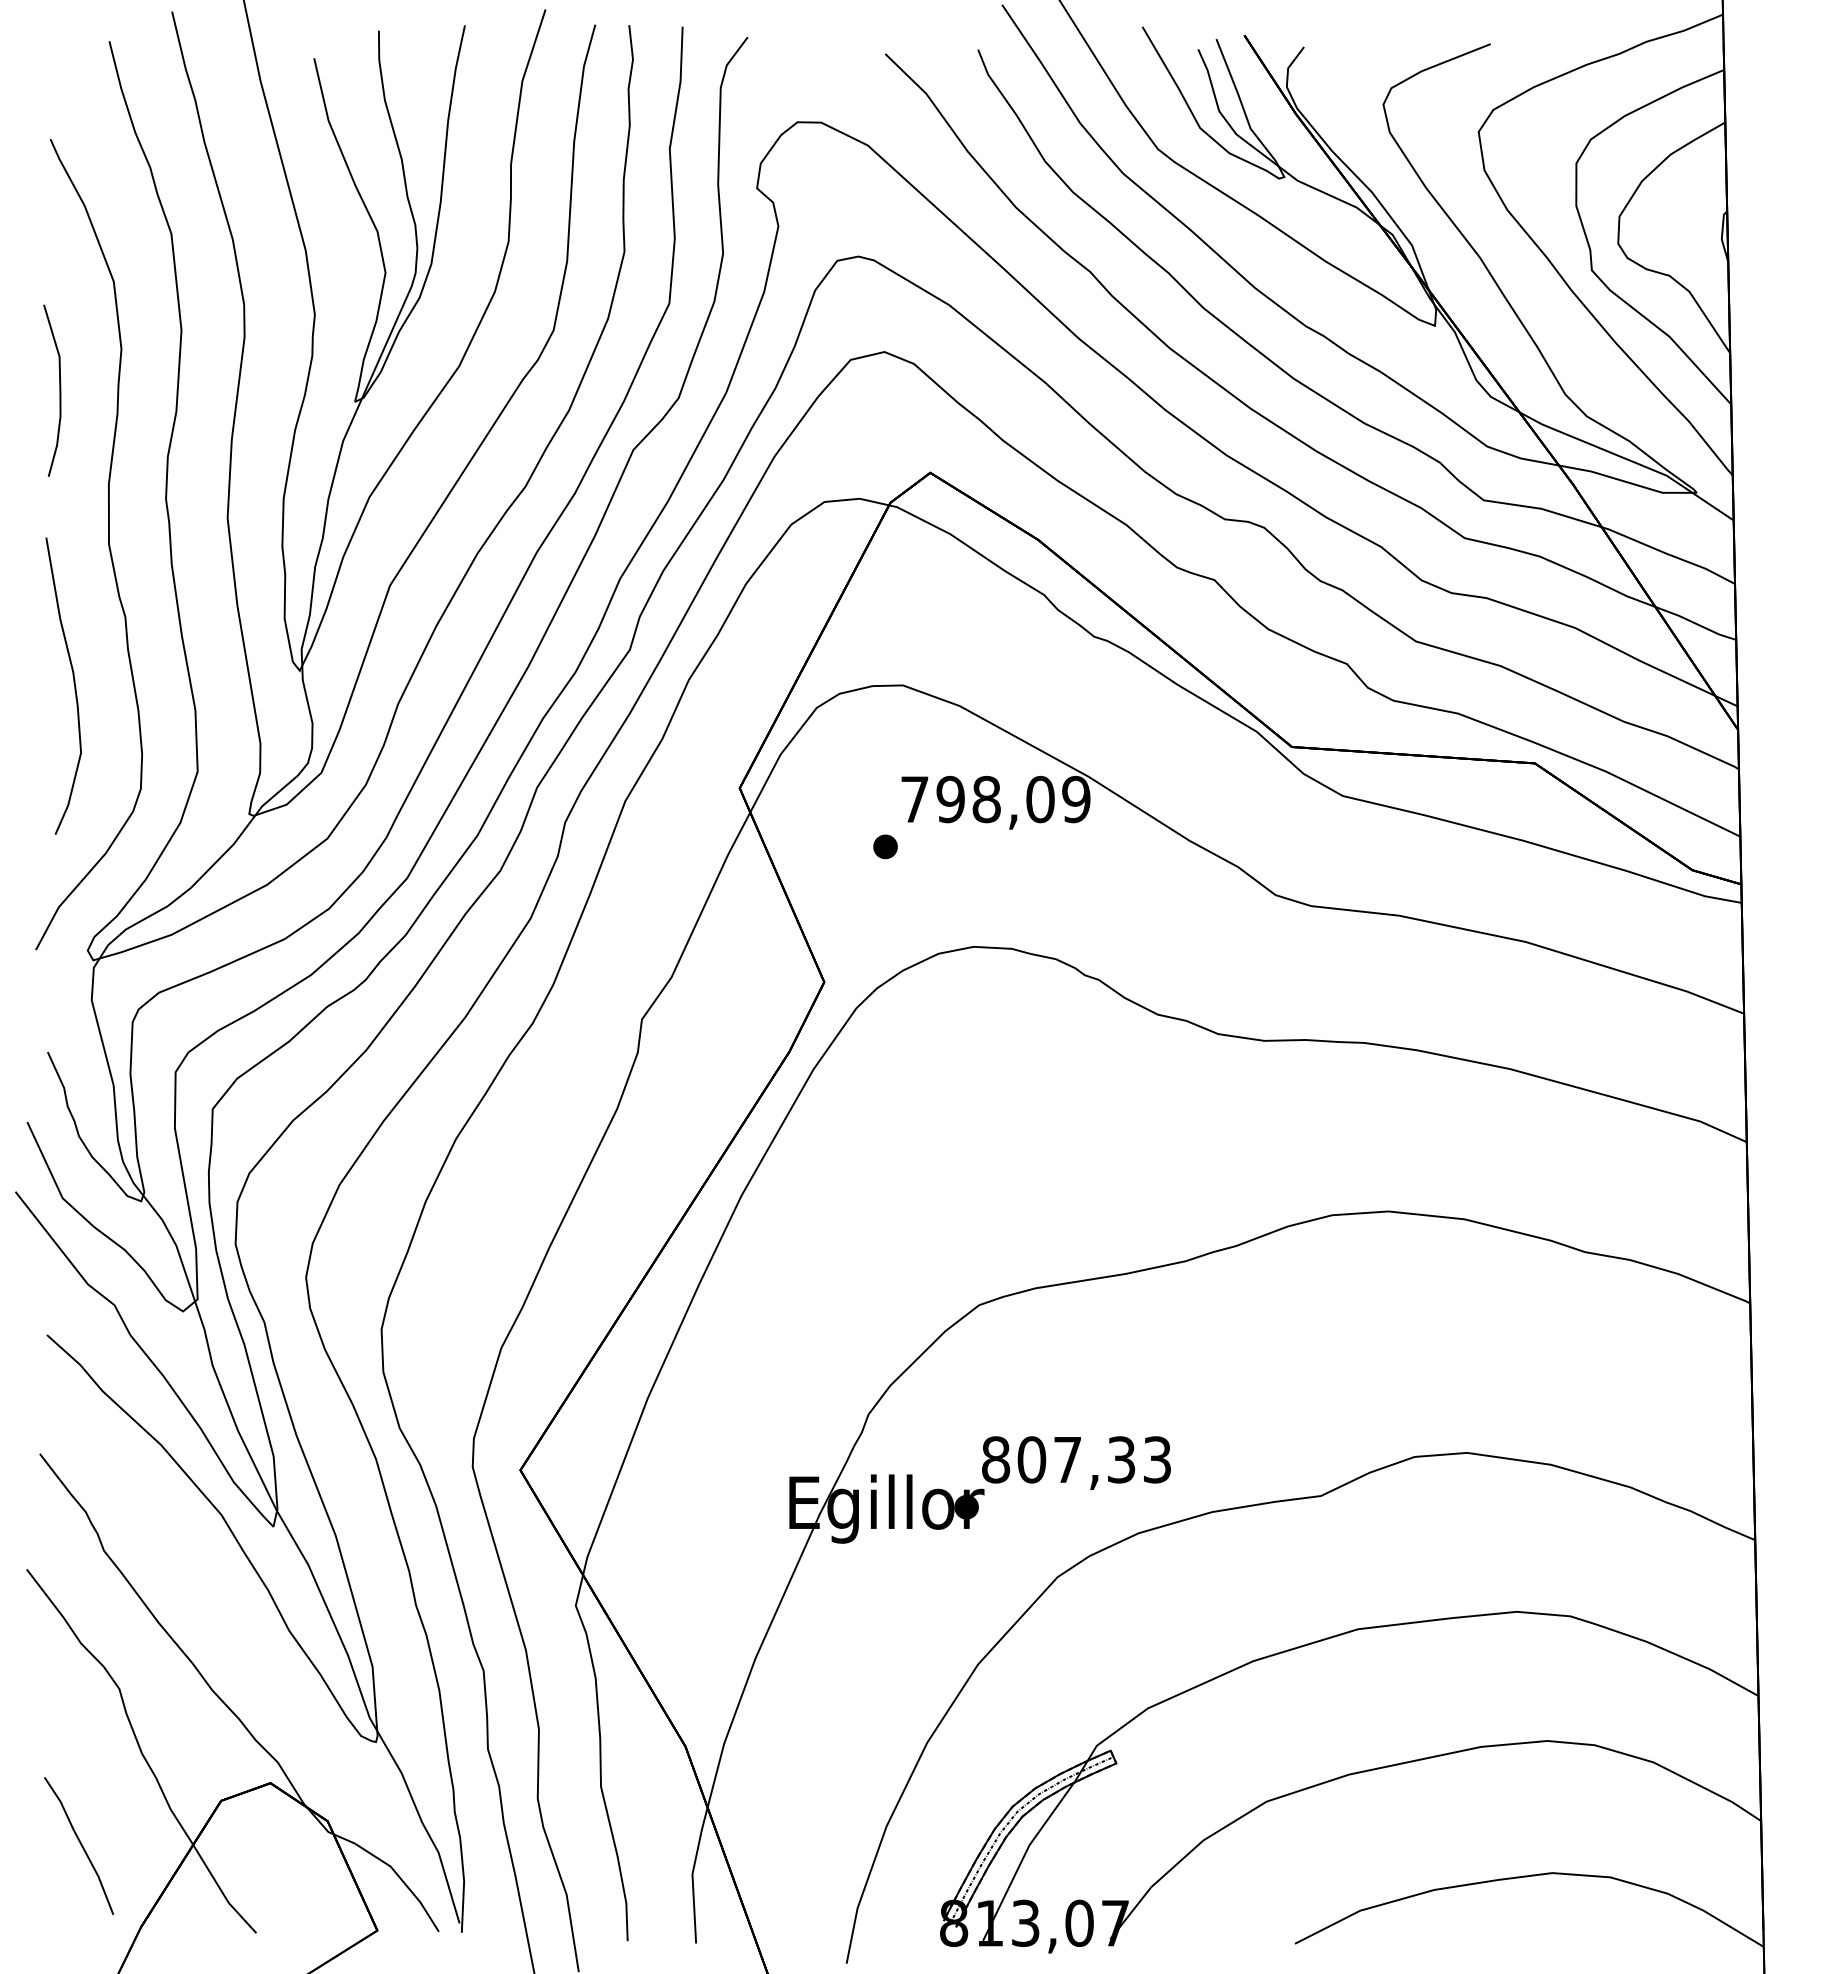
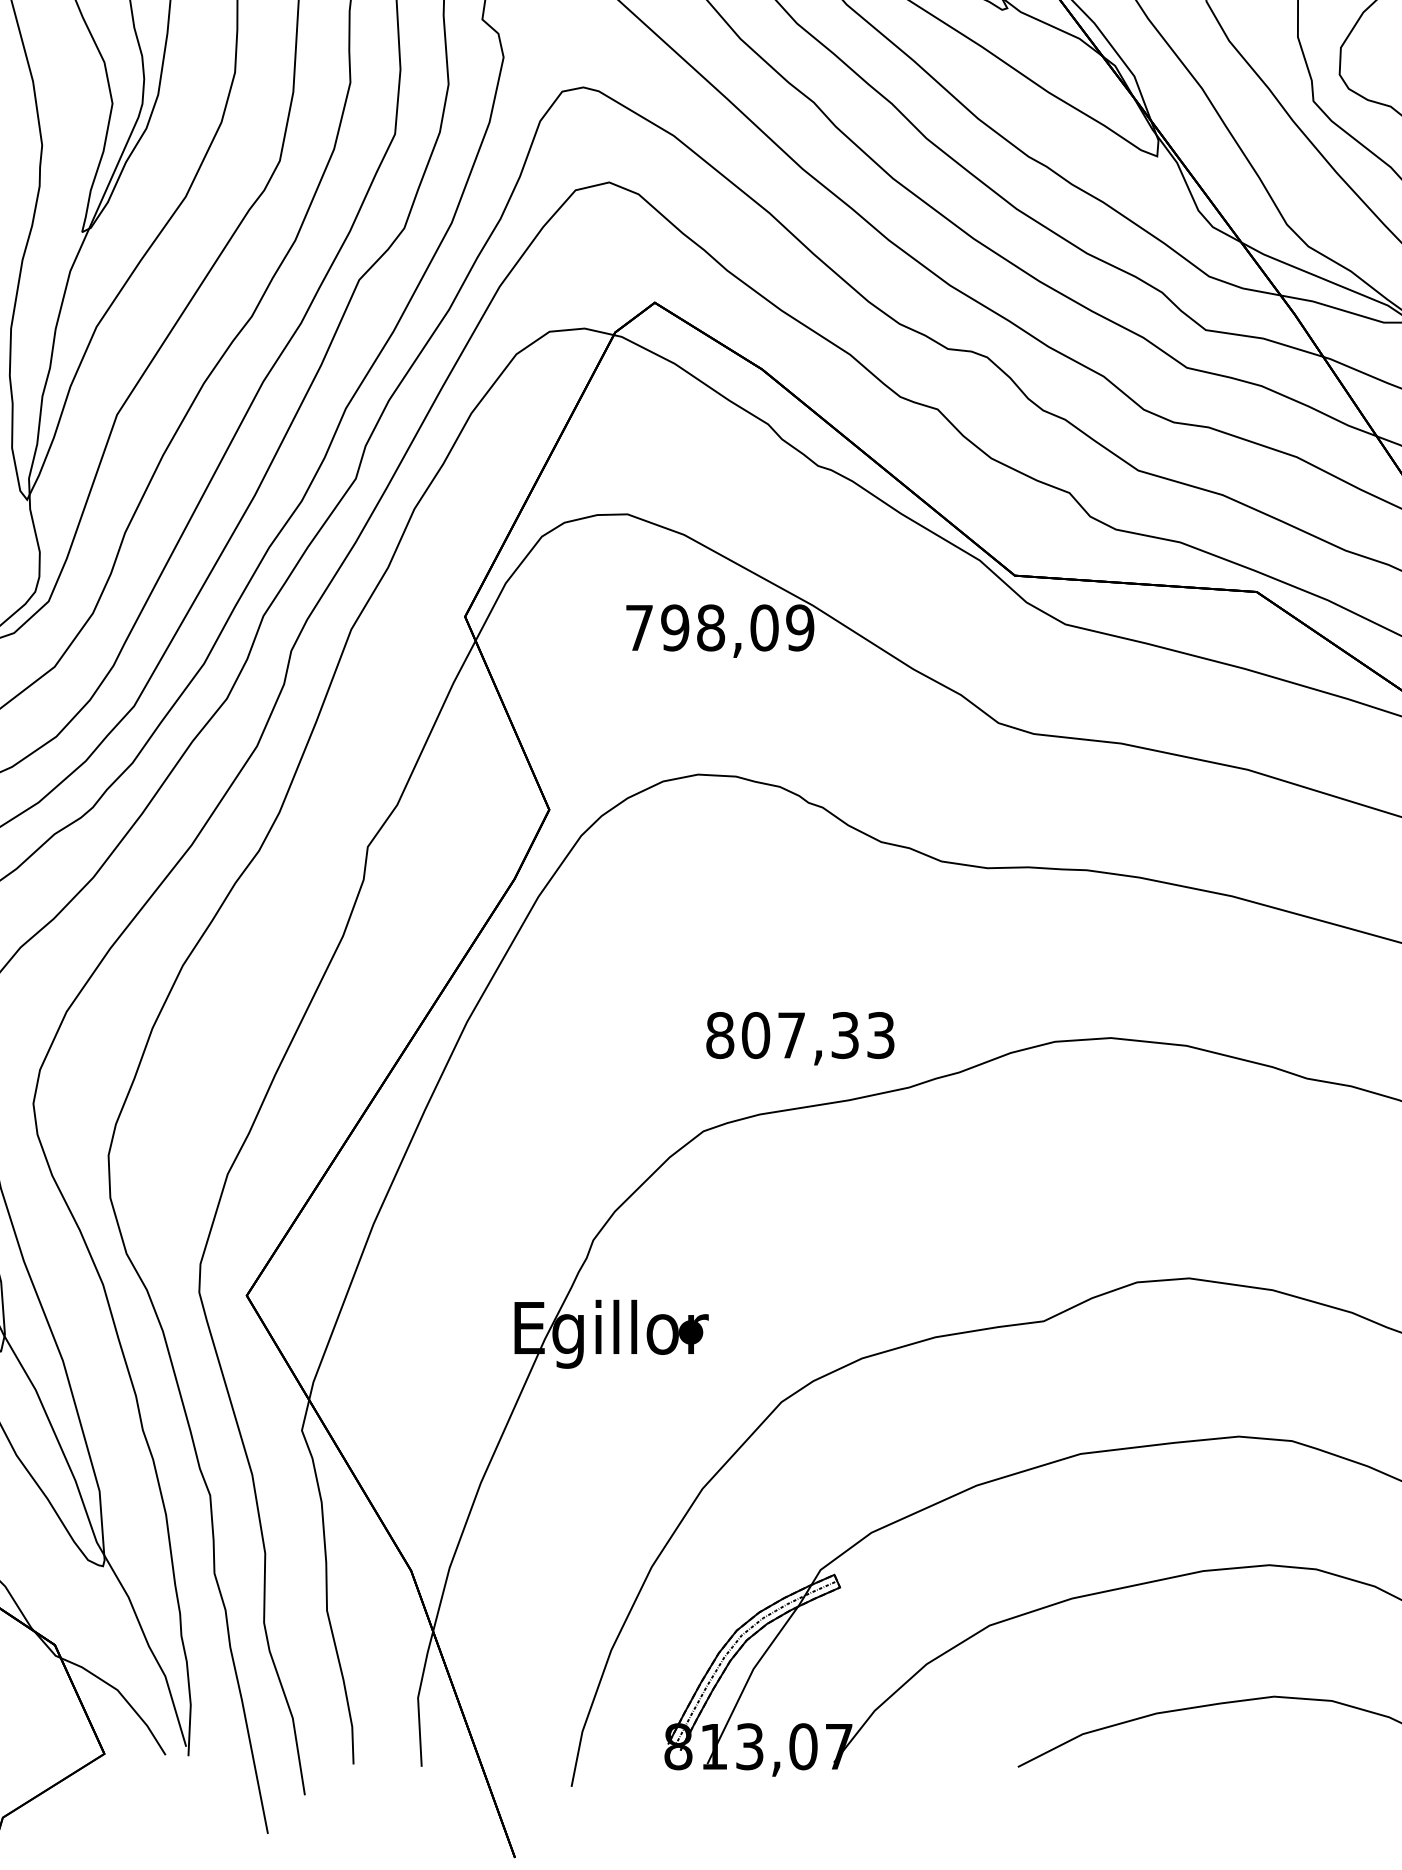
part: (885, 846) -> (610, 674), removed
text: (1076, 1462) -> (800, 1038), moved

